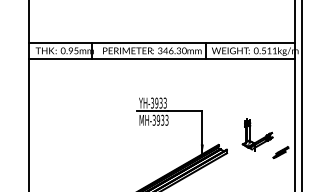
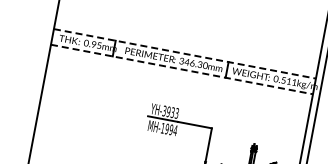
line: (162, 43) -> (185, 54), solid -> dashed
line: (162, 59) -> (182, 70), solid -> dashed
text: (160, 119) -> (169, 128), MH-3933 -> MH-1994

